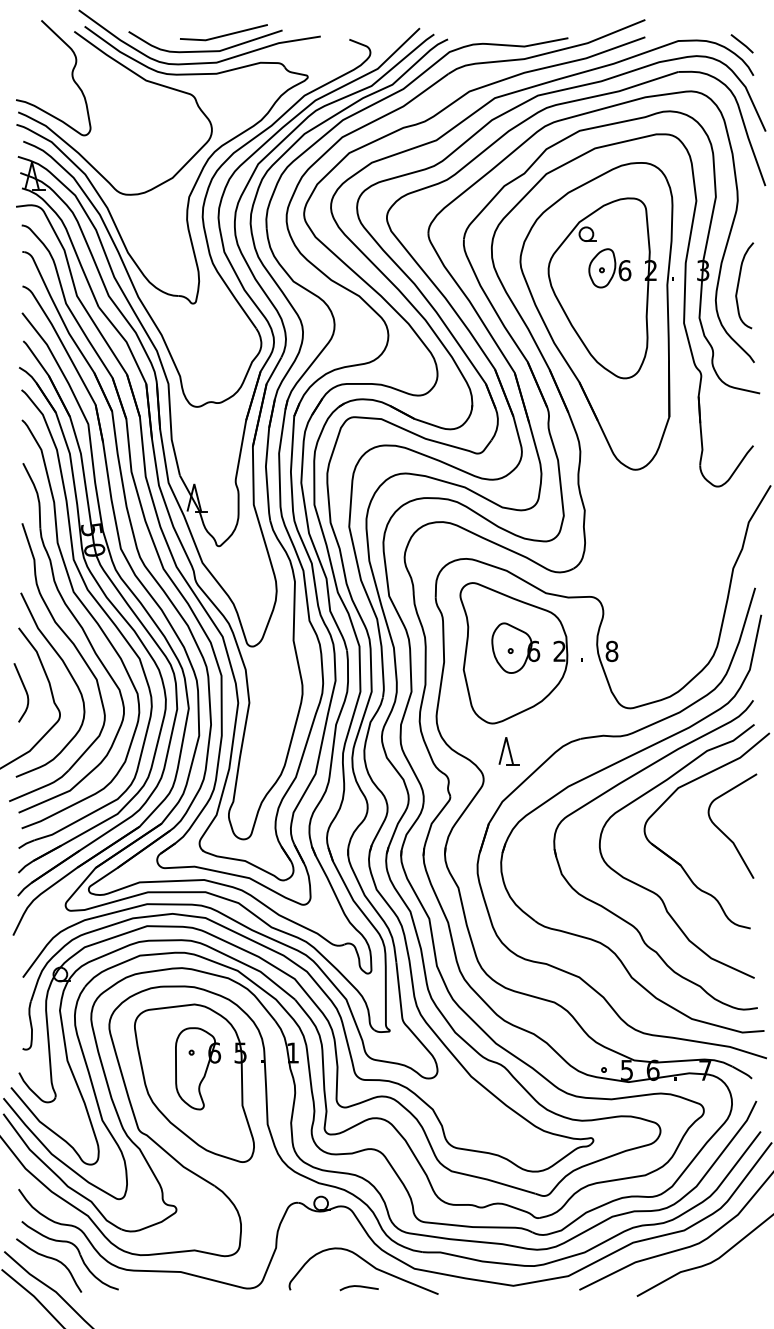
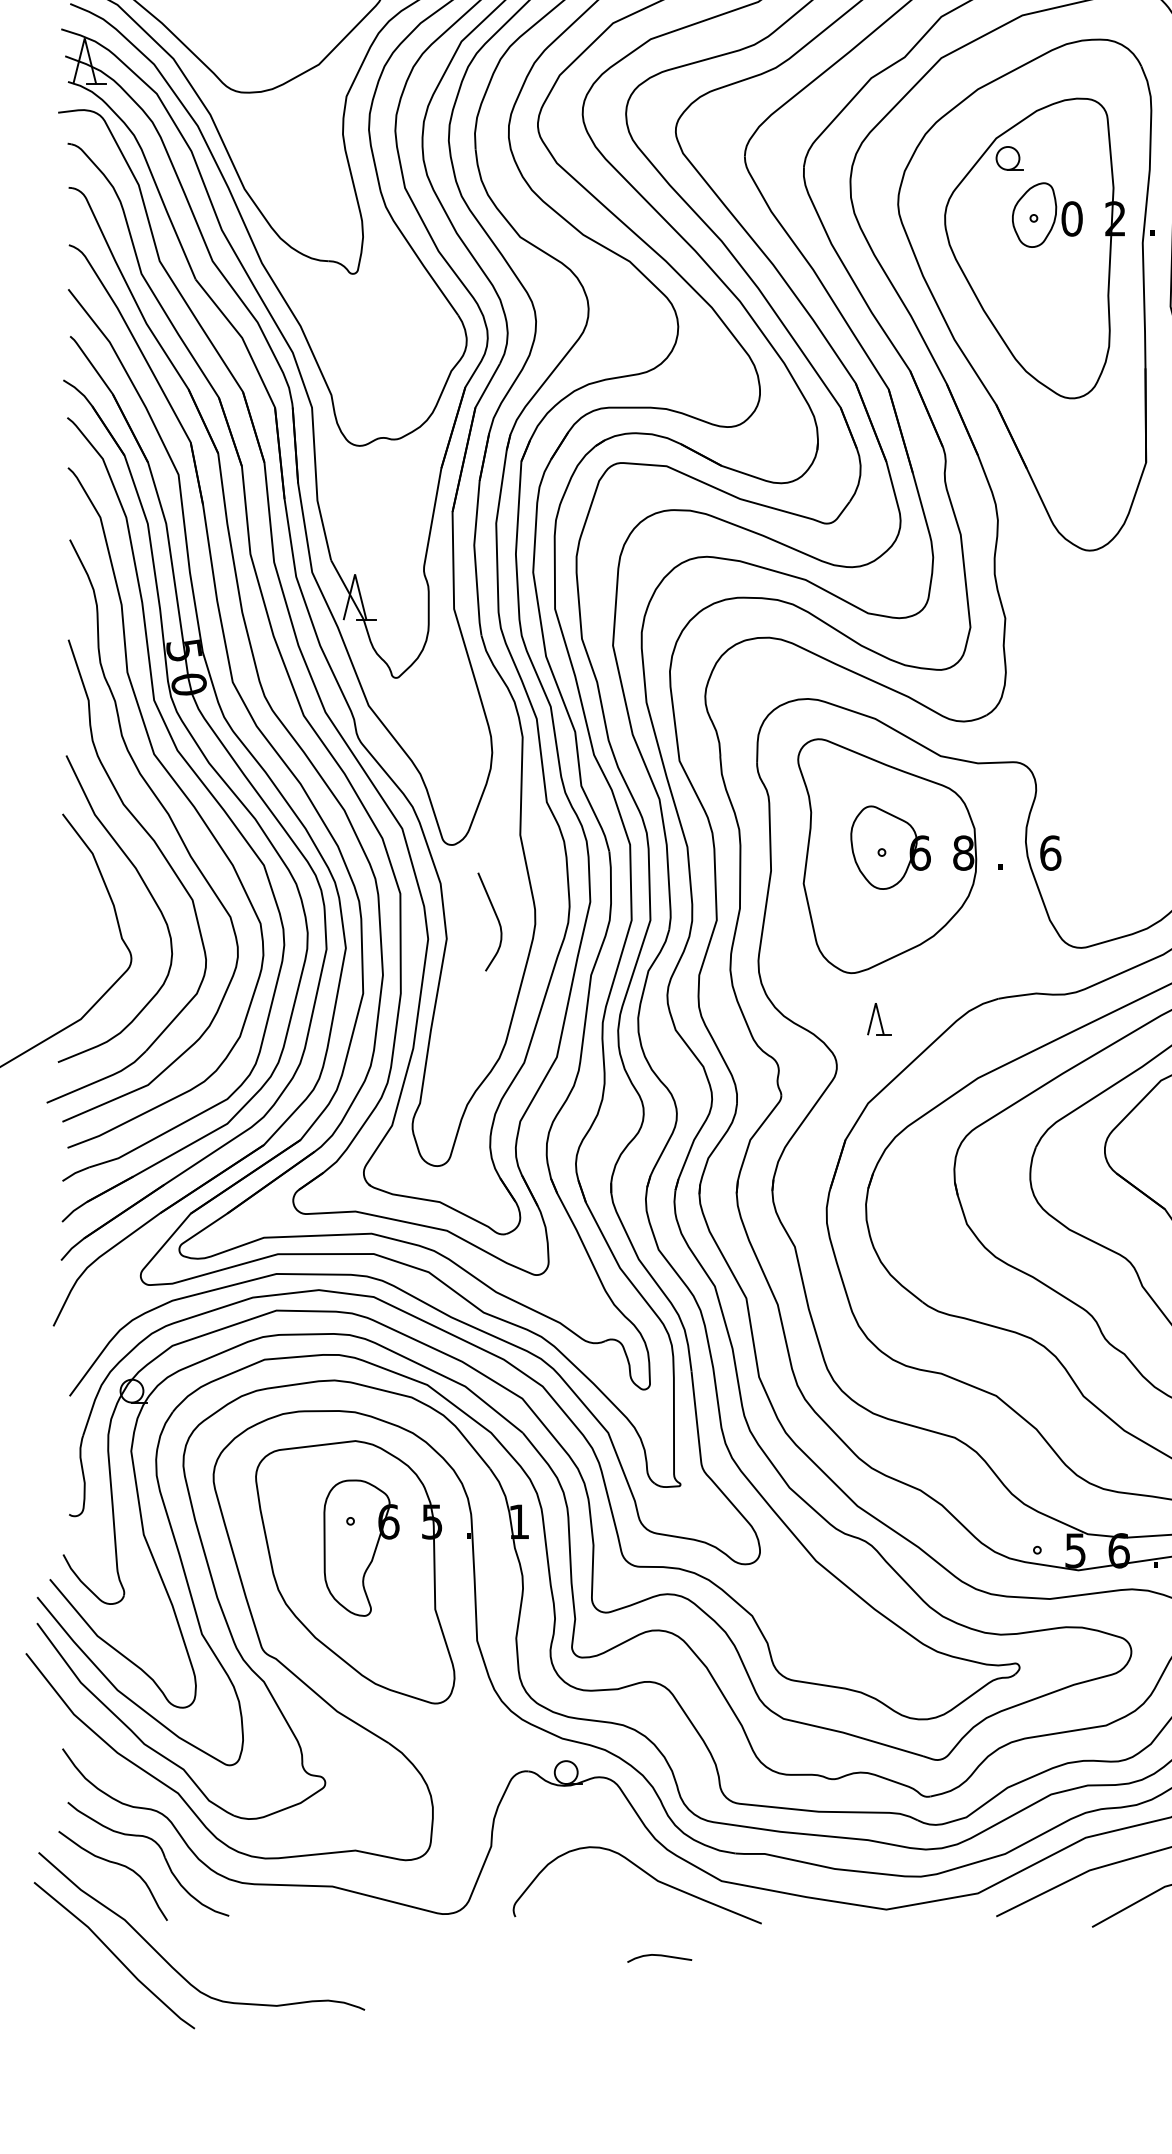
text: (624, 270) -> (1071, 218), 6 -> 0
text: (611, 650) -> (1049, 851), 8 -> 6
text: (559, 651) -> (963, 853), 2 -> 8
curve: (24, 690) -> (495, 918), moved
part: (508, 751) -> (878, 1019), size x0.7
curve: (358, 1287) -> (658, 1957), moved

